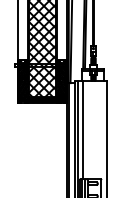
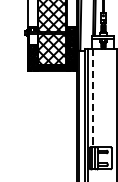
hatch: (23, 69) -> (32, 36), removed
line: (83, 130) -> (93, 98), solid -> dashed

